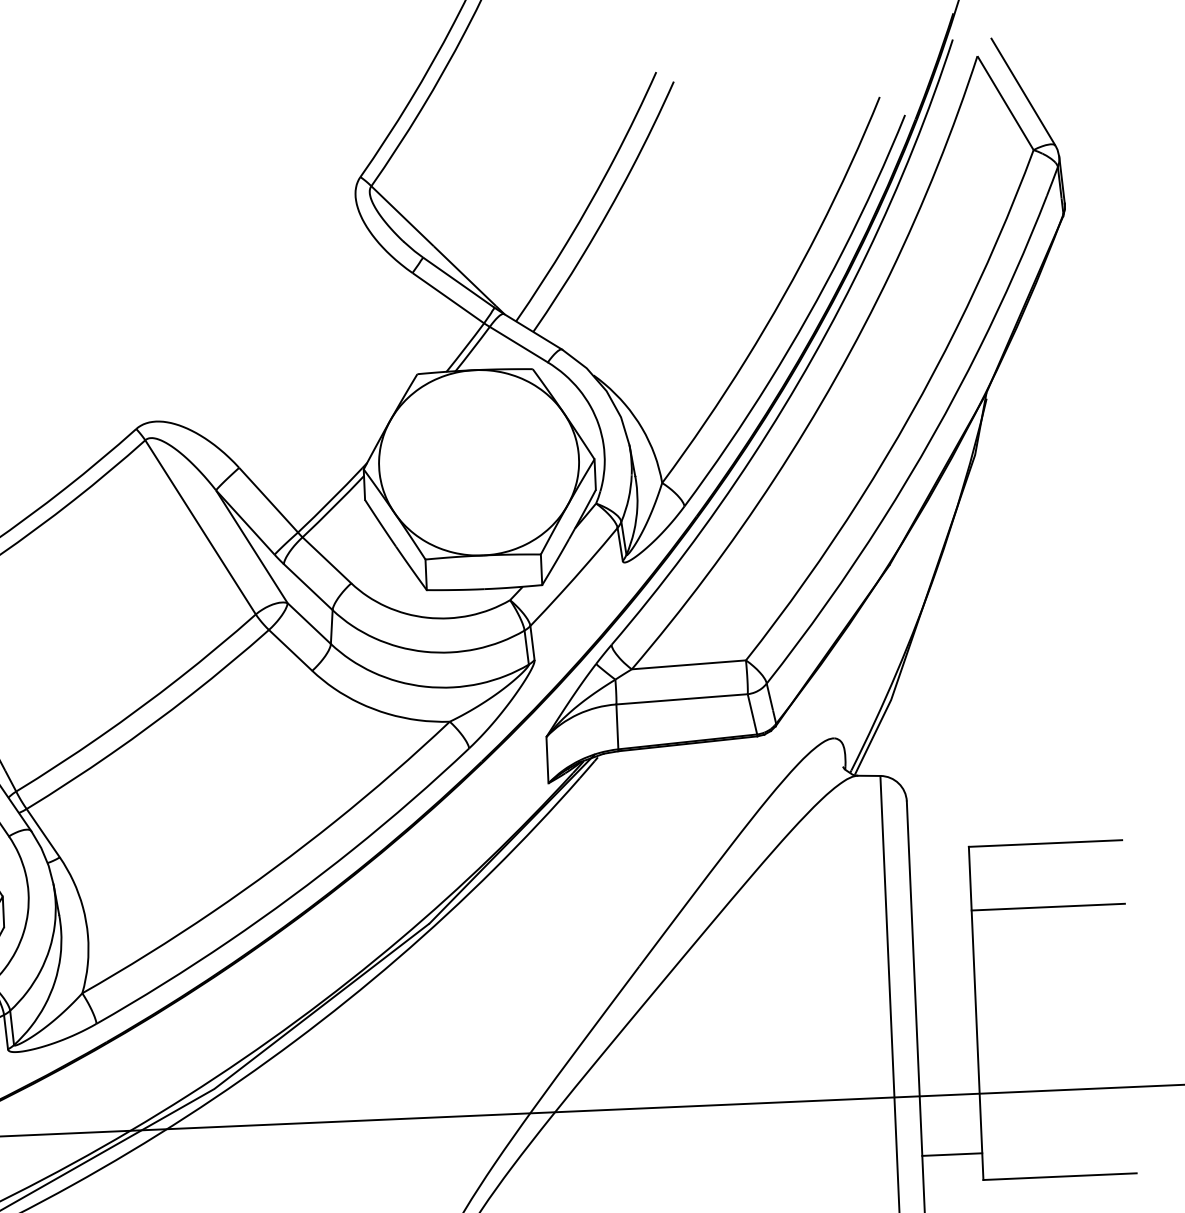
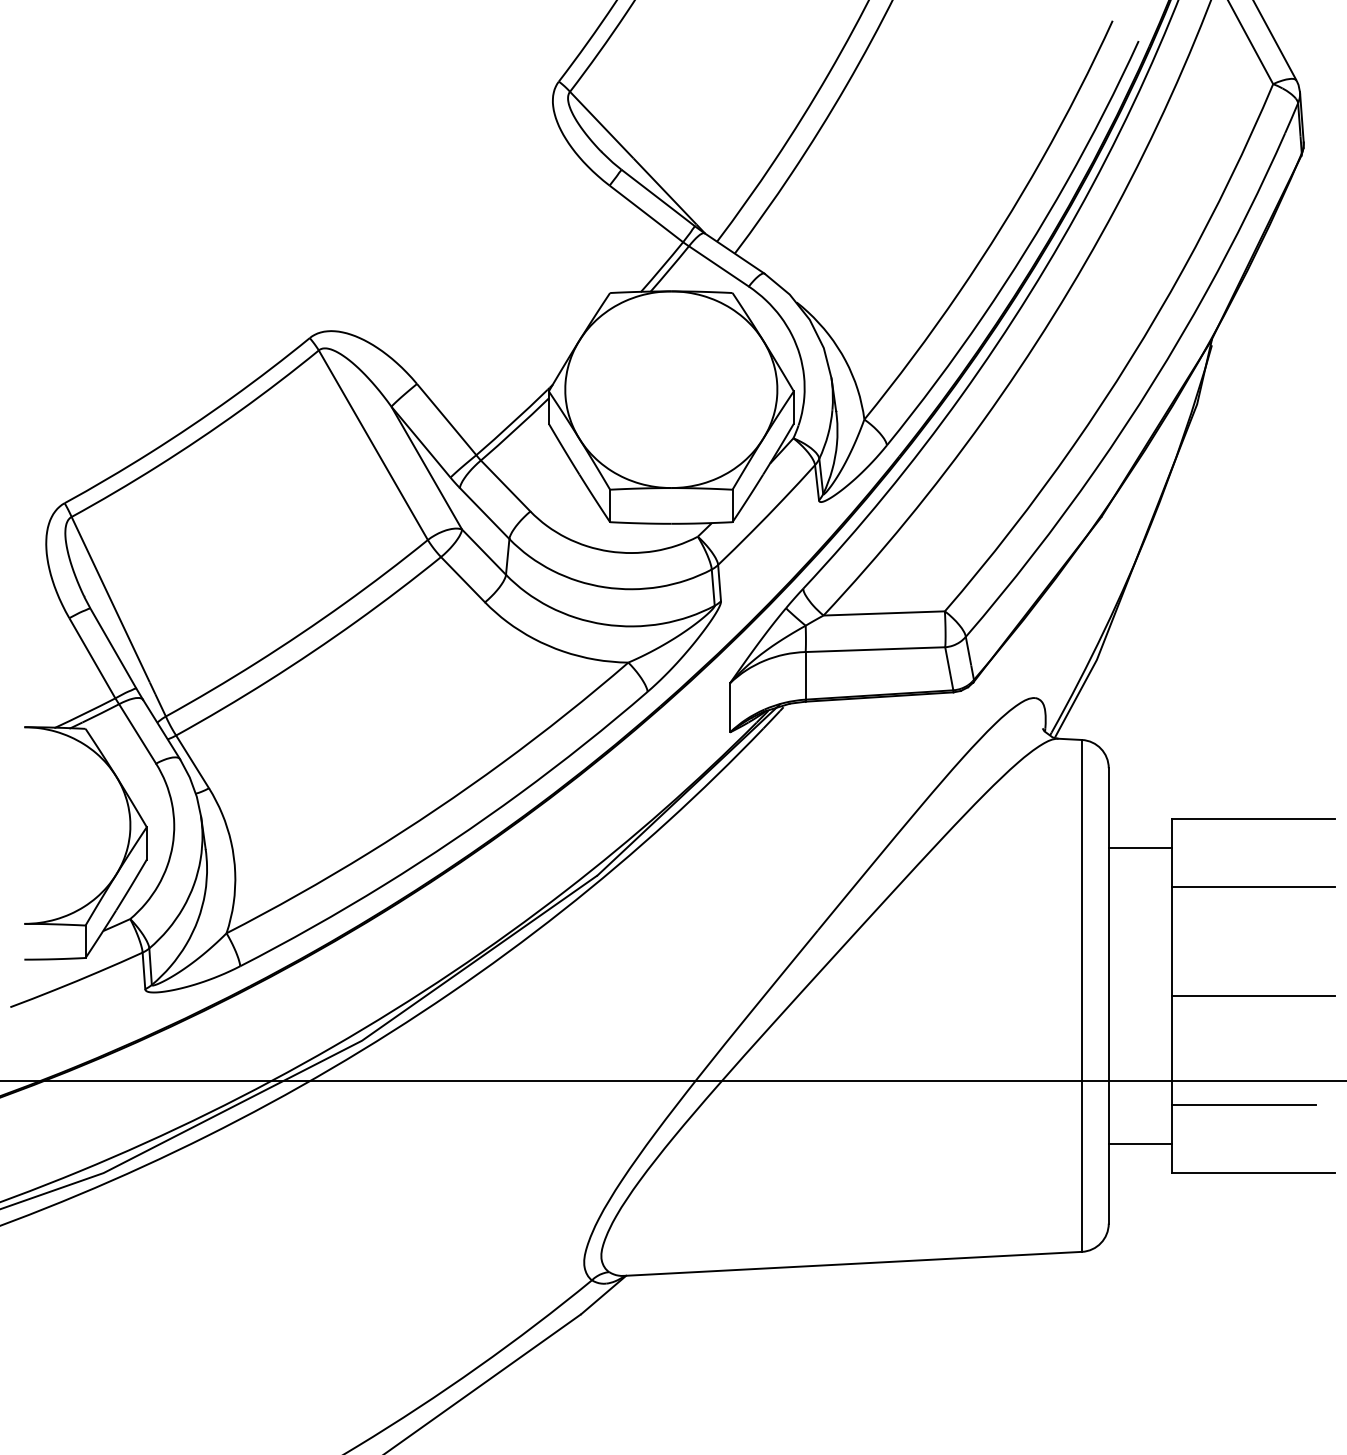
line: (940, 874) -> (1140, 847), added
line: (1052, 1009) -> (1253, 995), added
line: (1047, 1113) -> (1243, 1105), added

